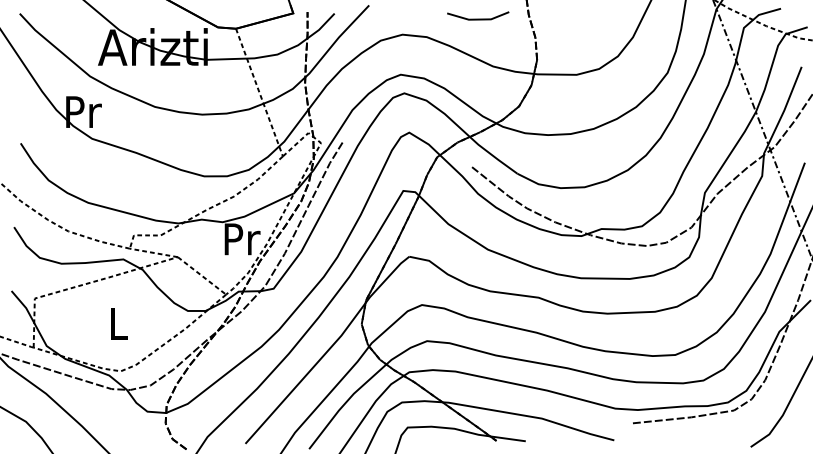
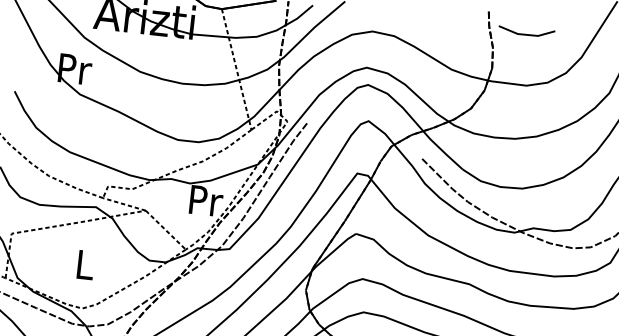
line: (478, 18) -> (526, 33), moved

